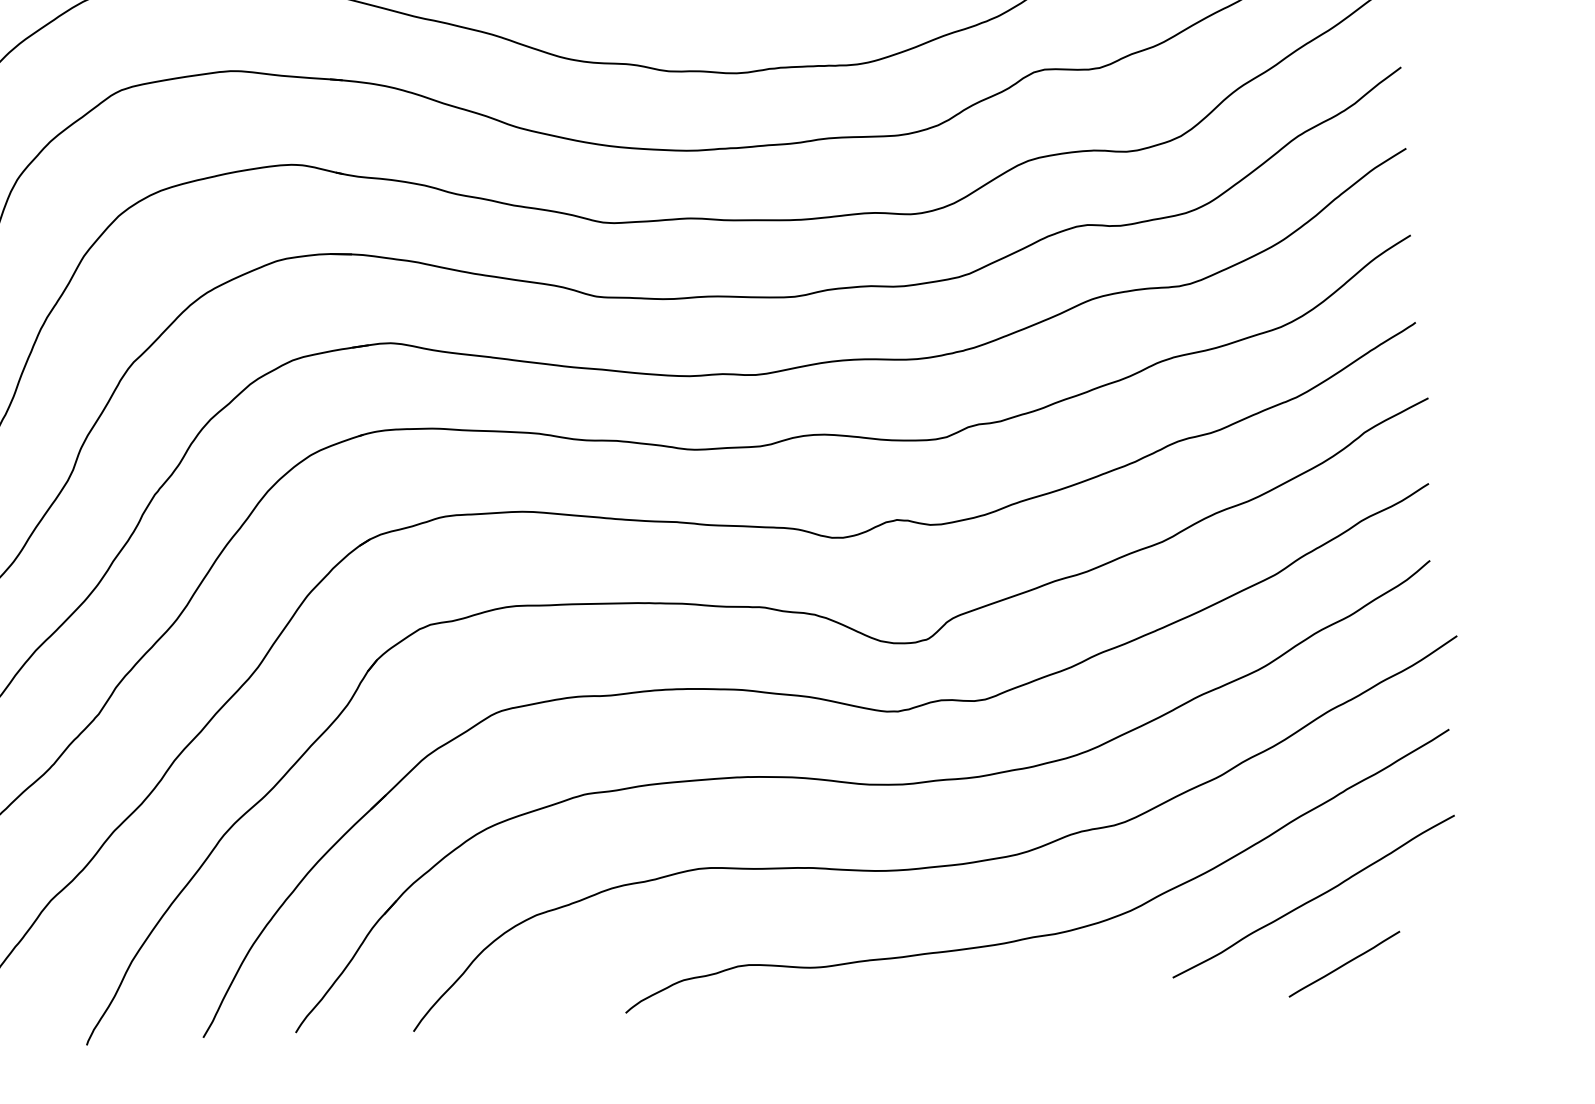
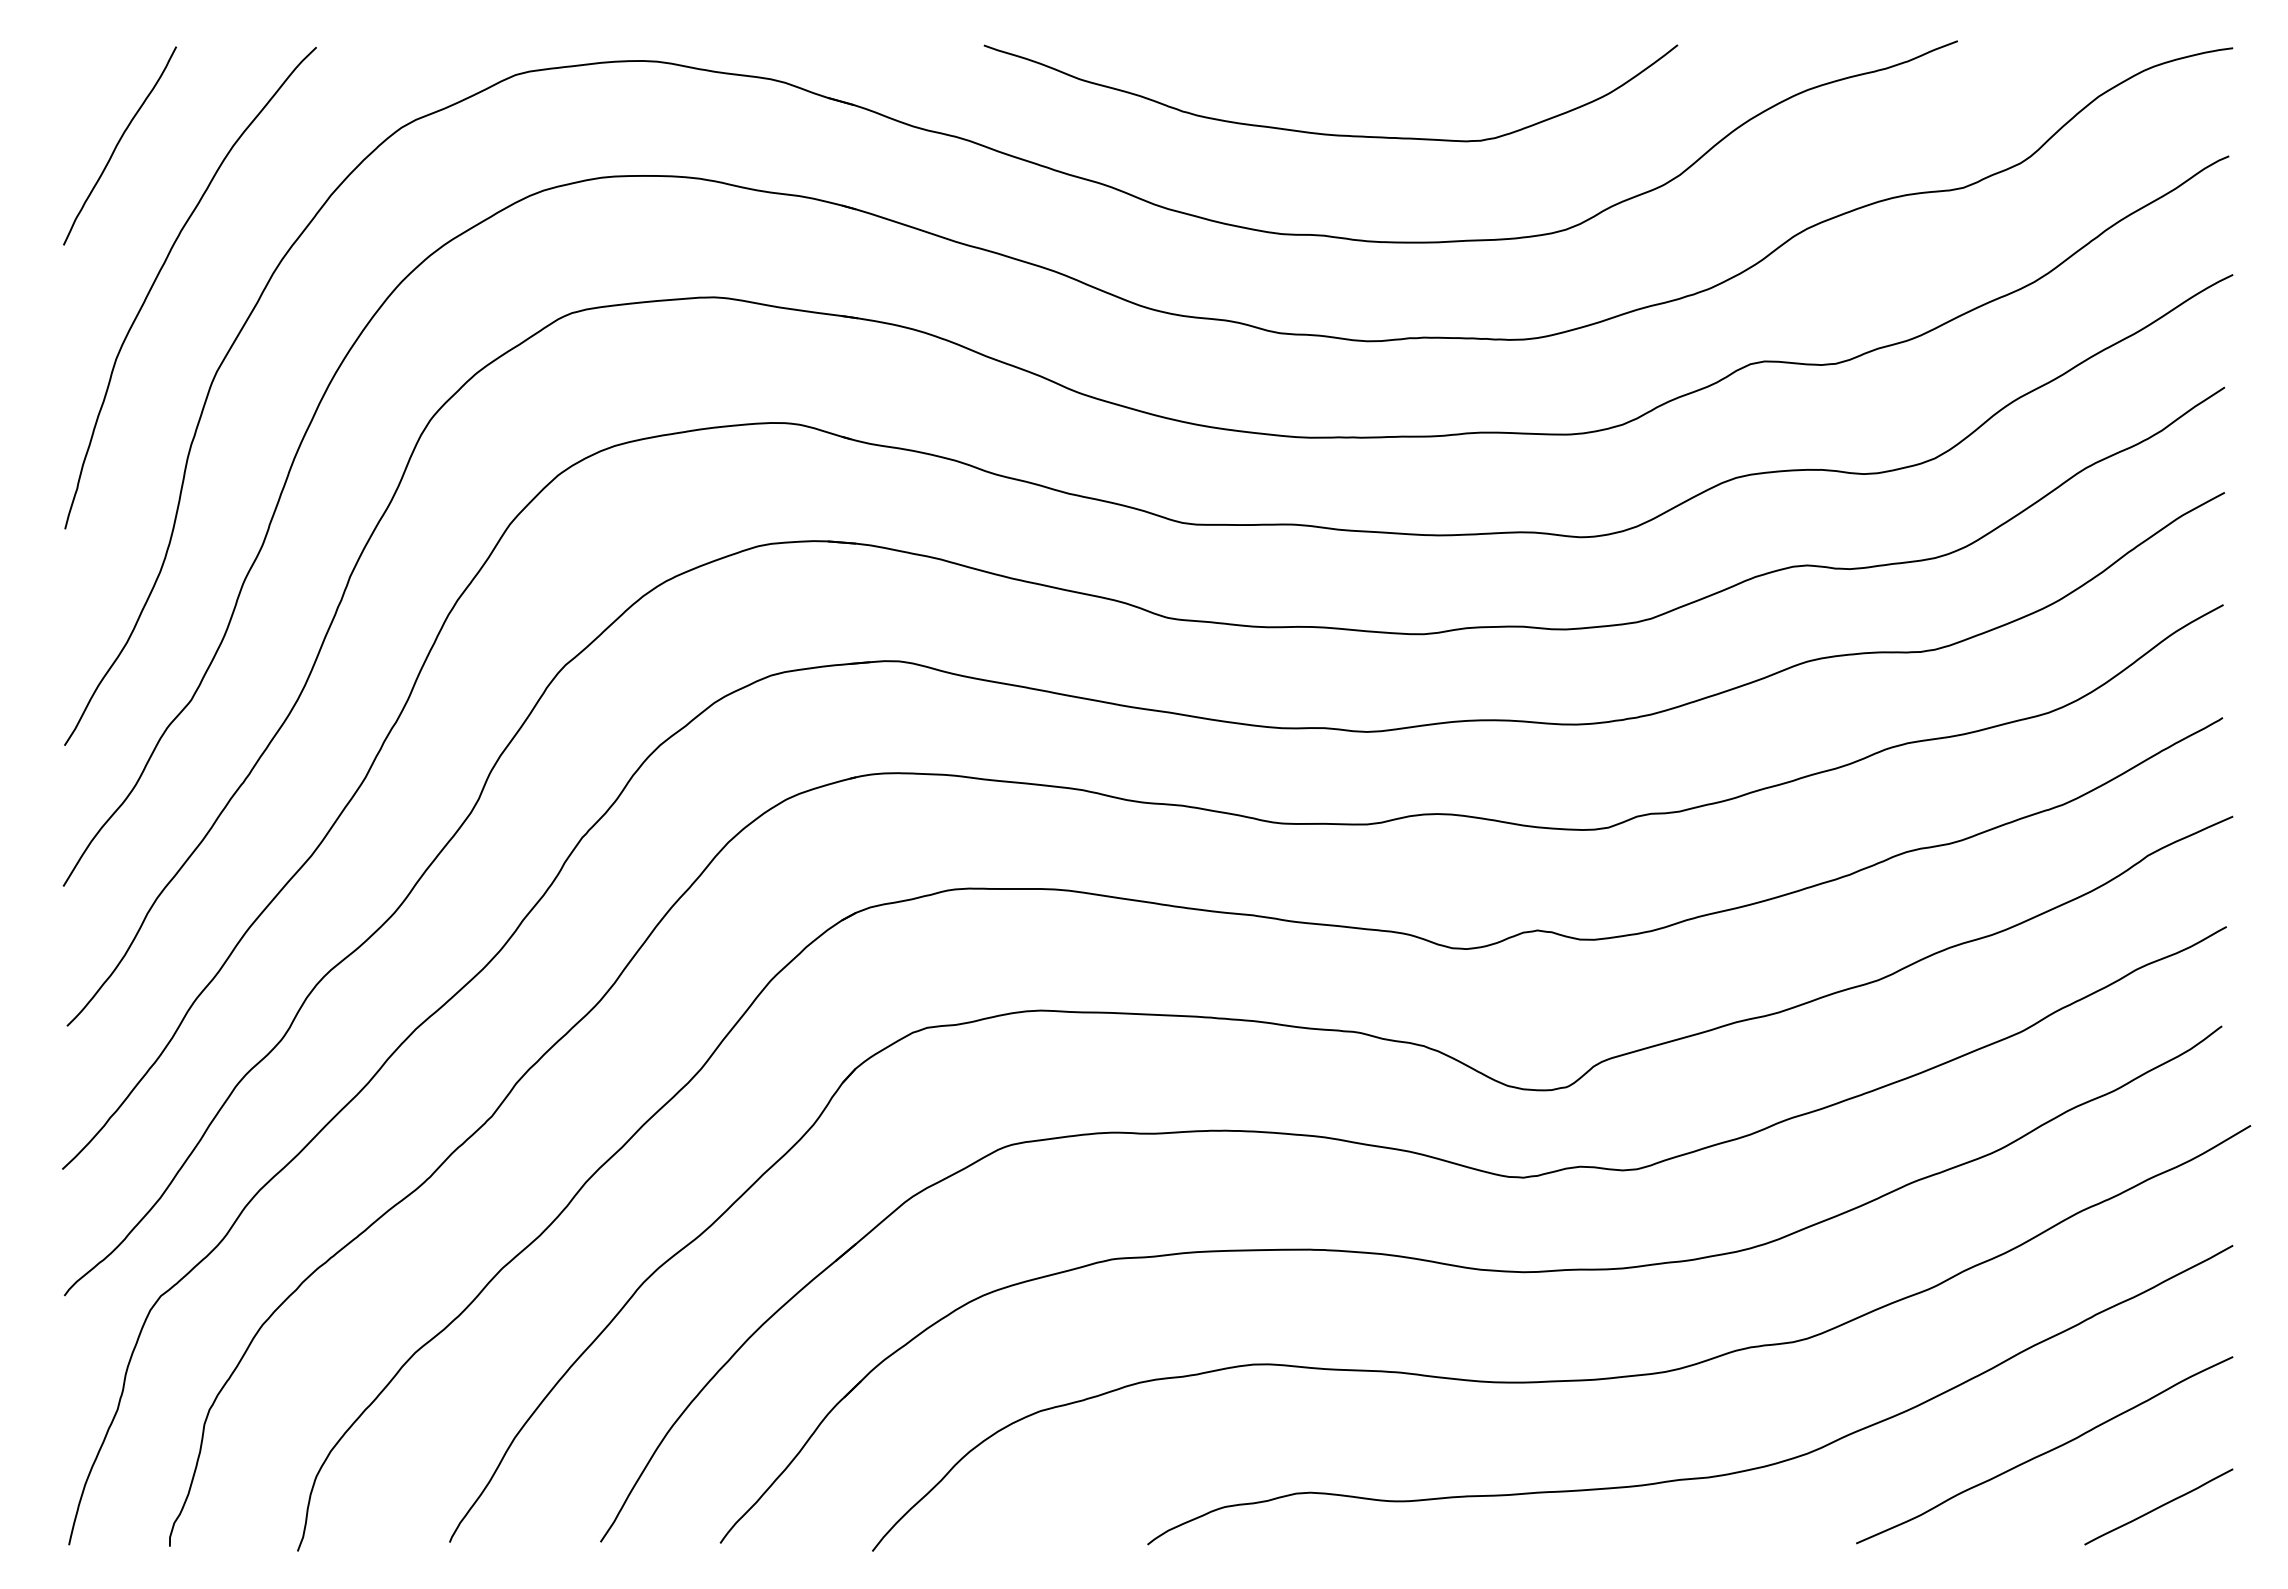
line: (1344, 963) -> (2158, 1506), moved

